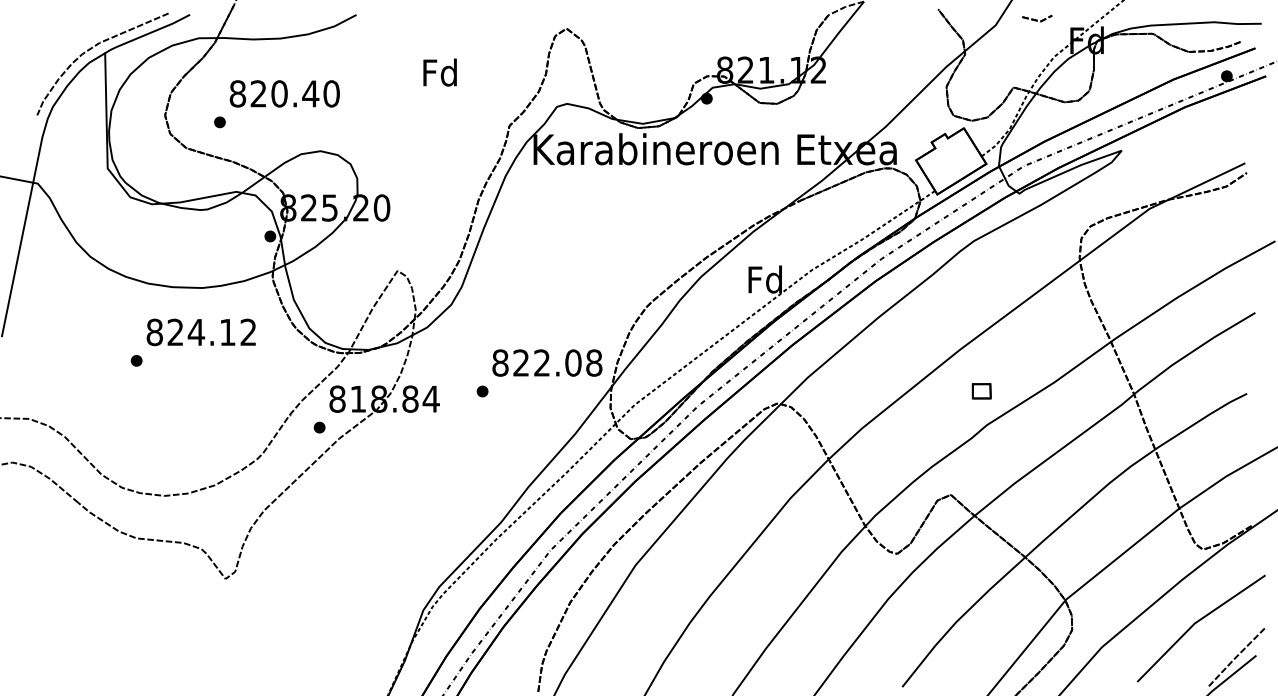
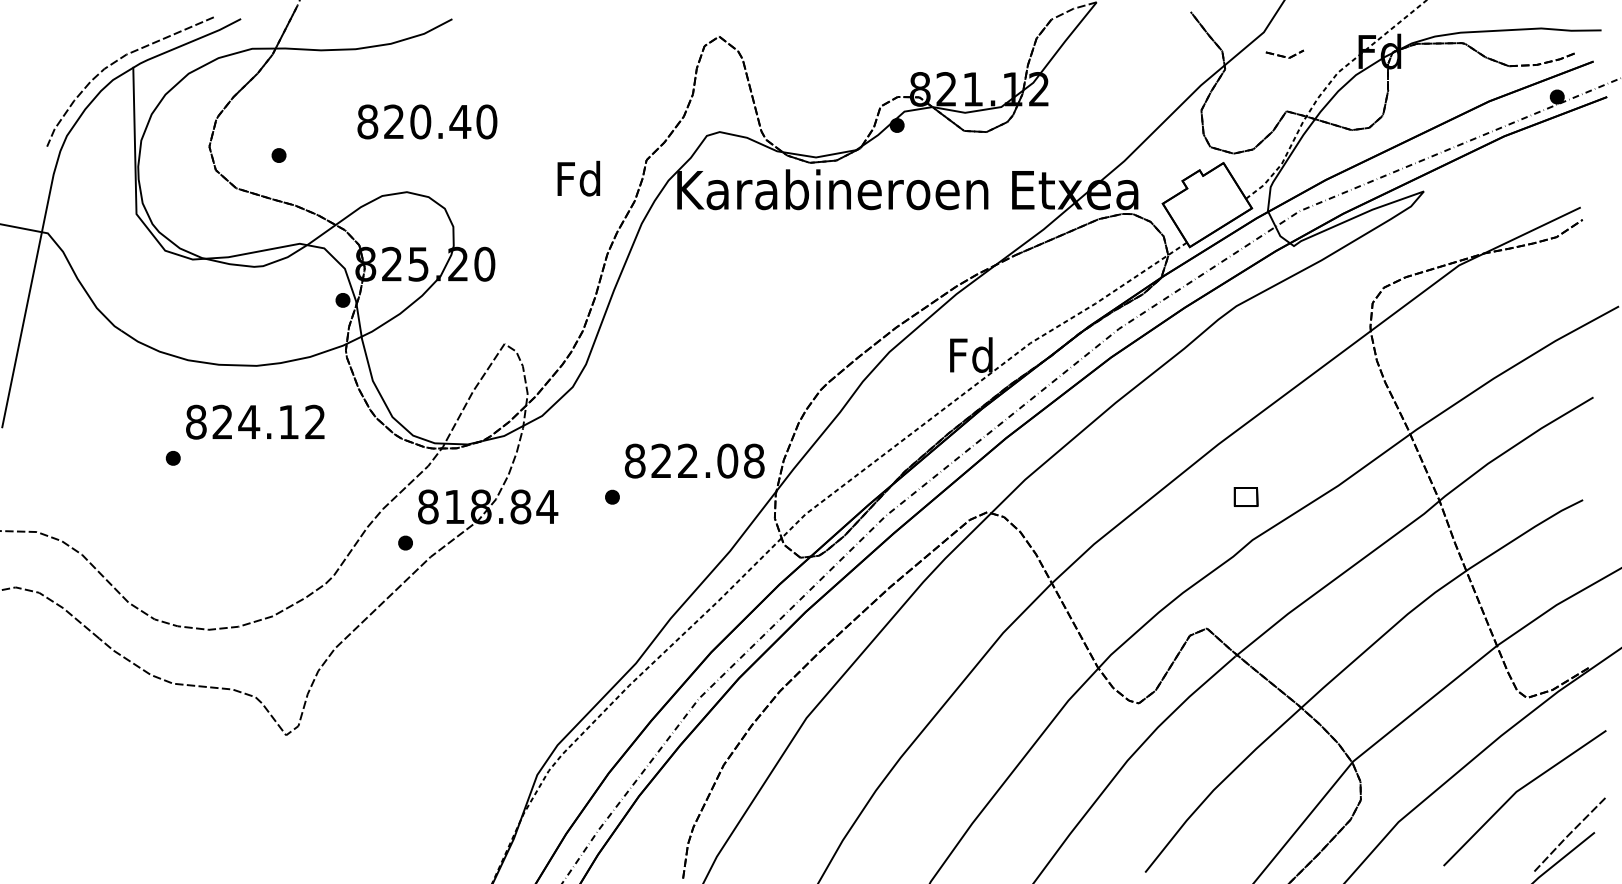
part: (1037, 18) -> (1285, 54), moved
text: (439, 72) -> (578, 178), moved
text: (284, 93) -> (426, 121), moved

